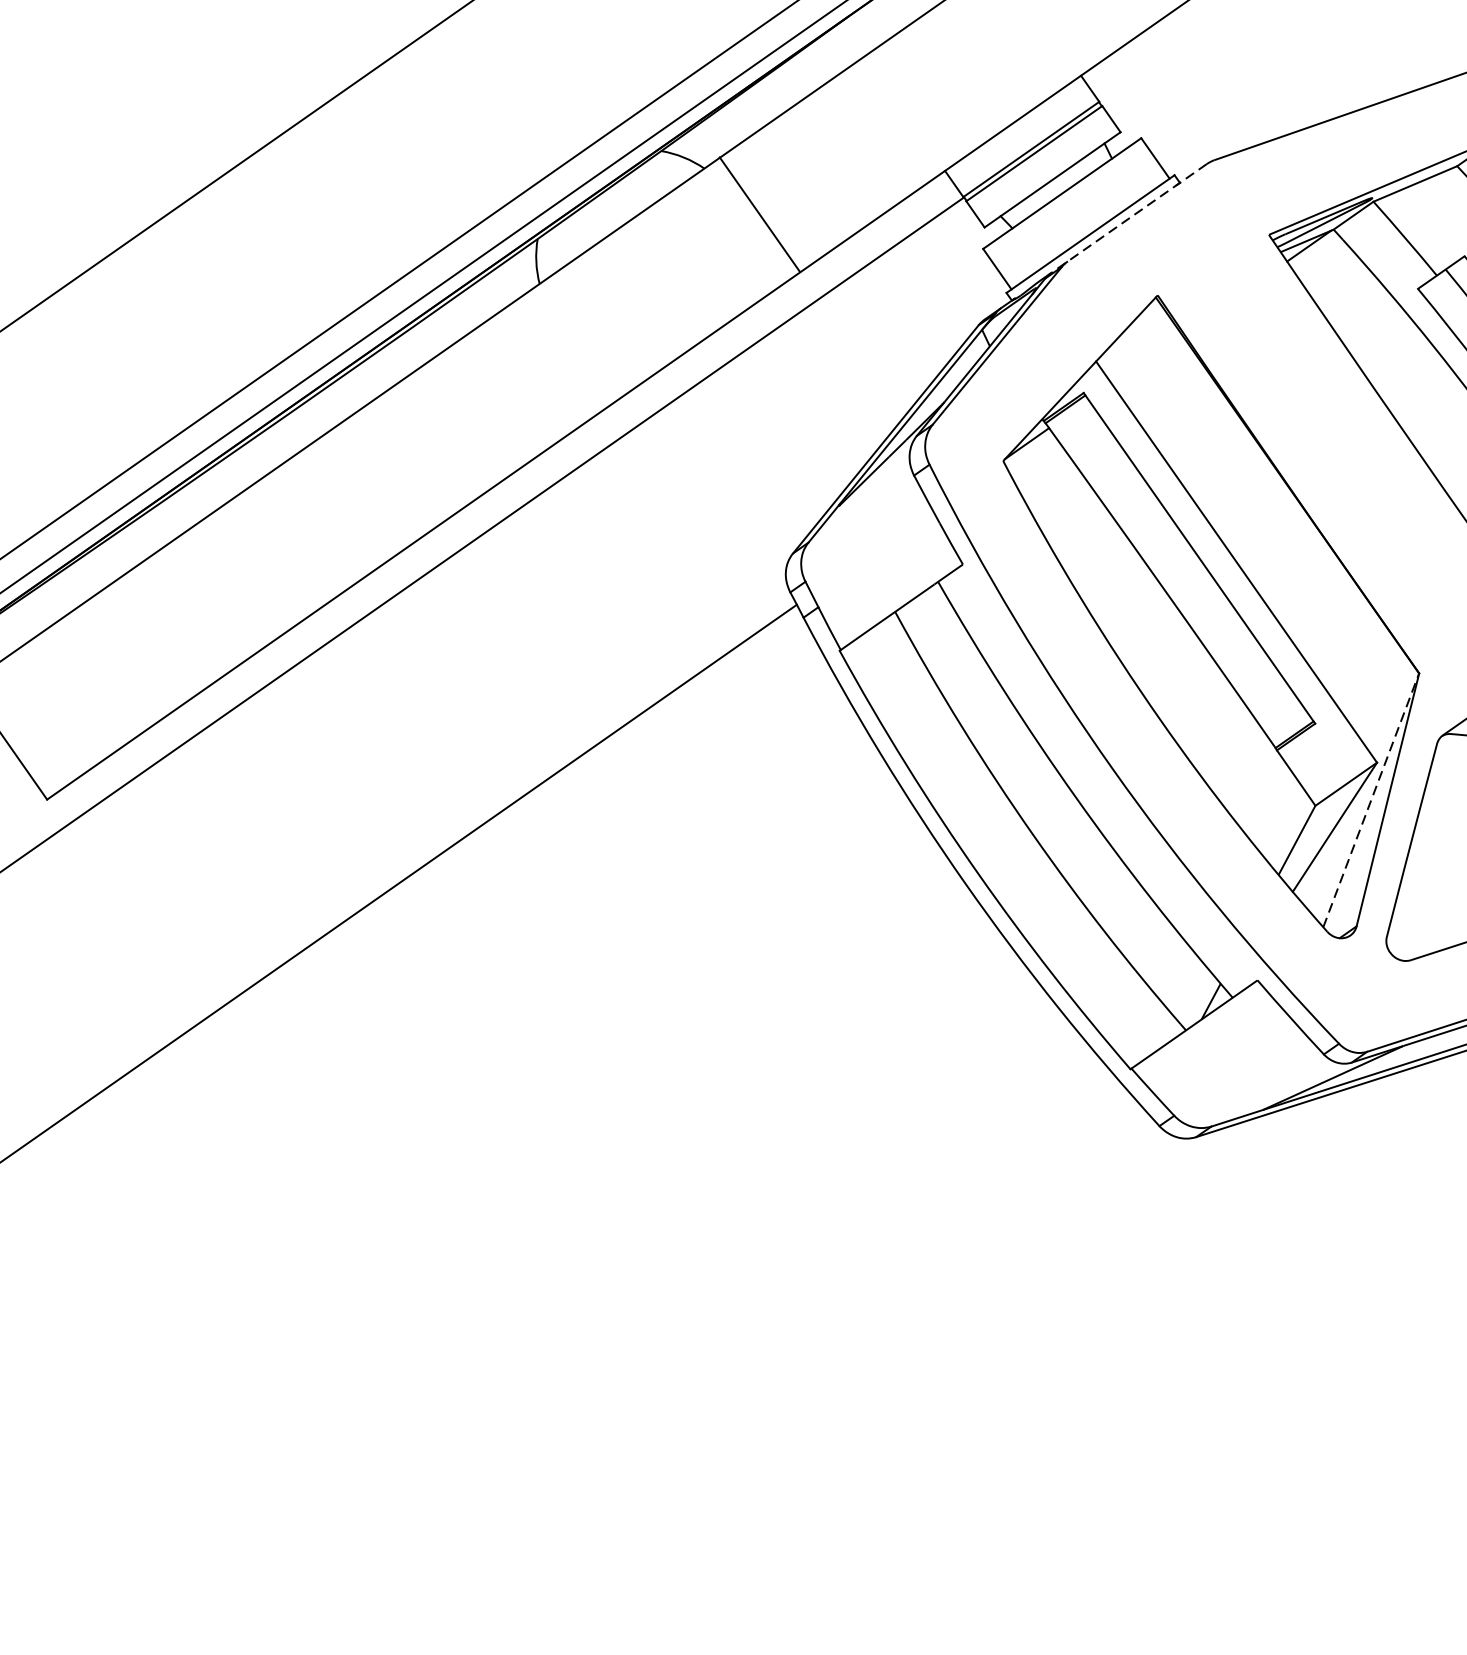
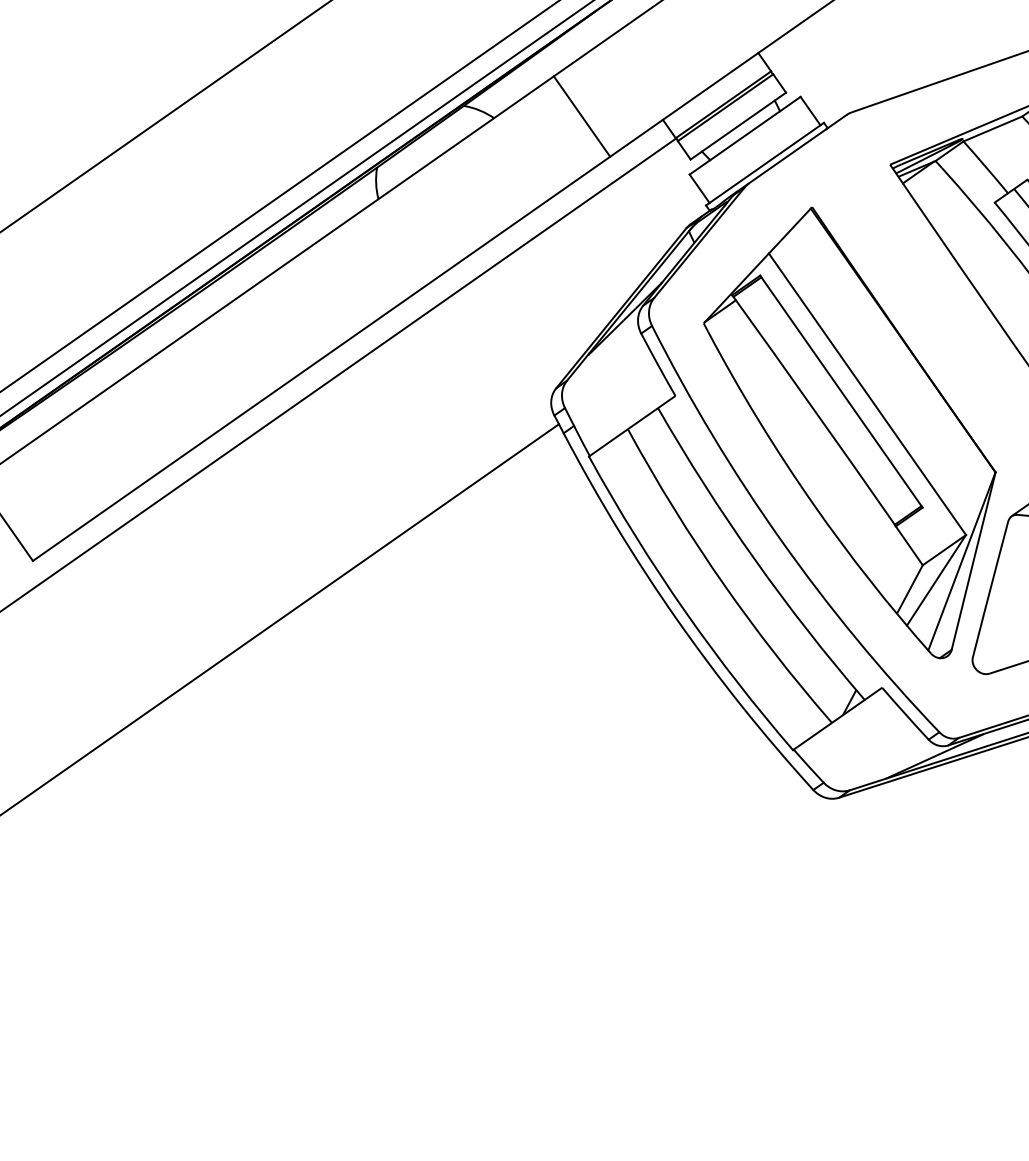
line: (759, 214) -> (581, 116), moved
line: (1129, 218) -> (792, 153), dashed -> solid
line: (1372, 798) -> (962, 560), dashed -> solid

